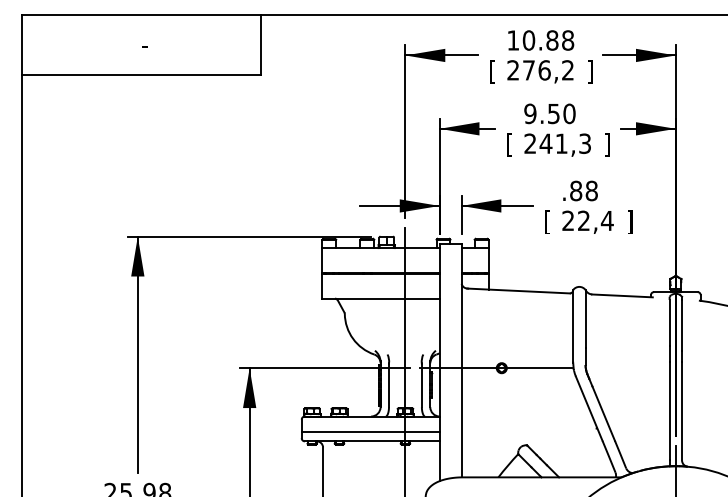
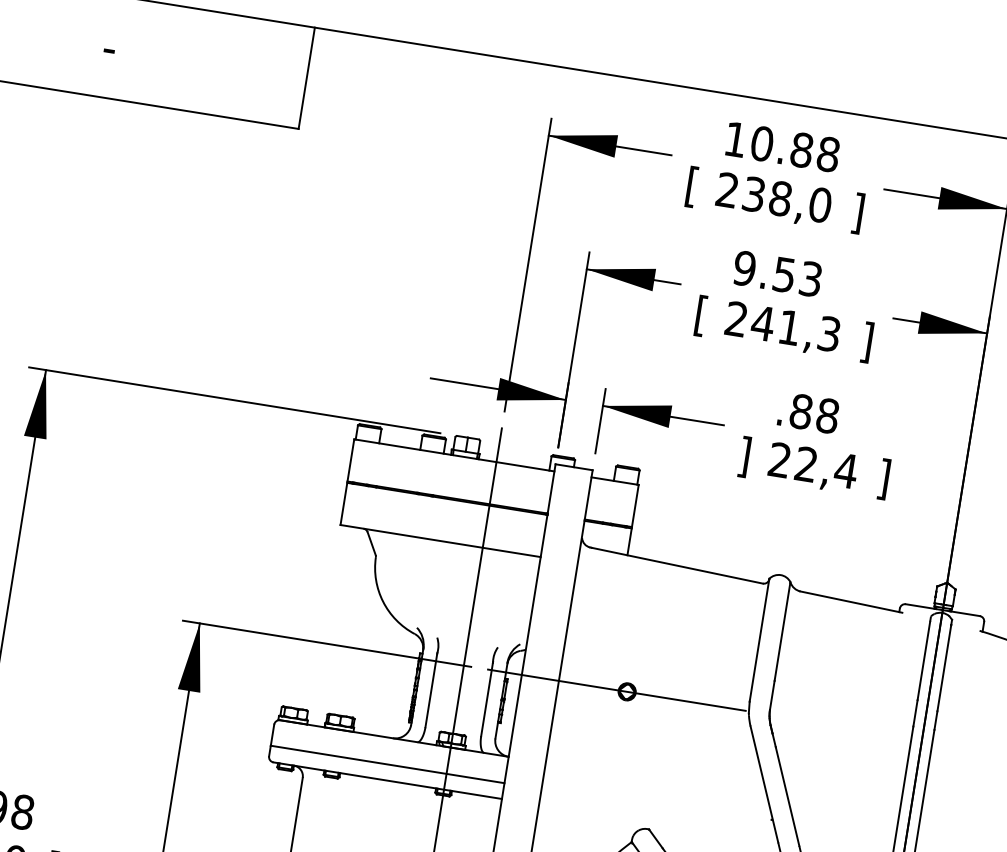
text: (548, 70) -> (787, 199), 276,2 -> 238,0
text: (569, 113) -> (811, 278), 9.50 -> 9.53
text: (547, 222) -> (744, 457), [ -> ]

